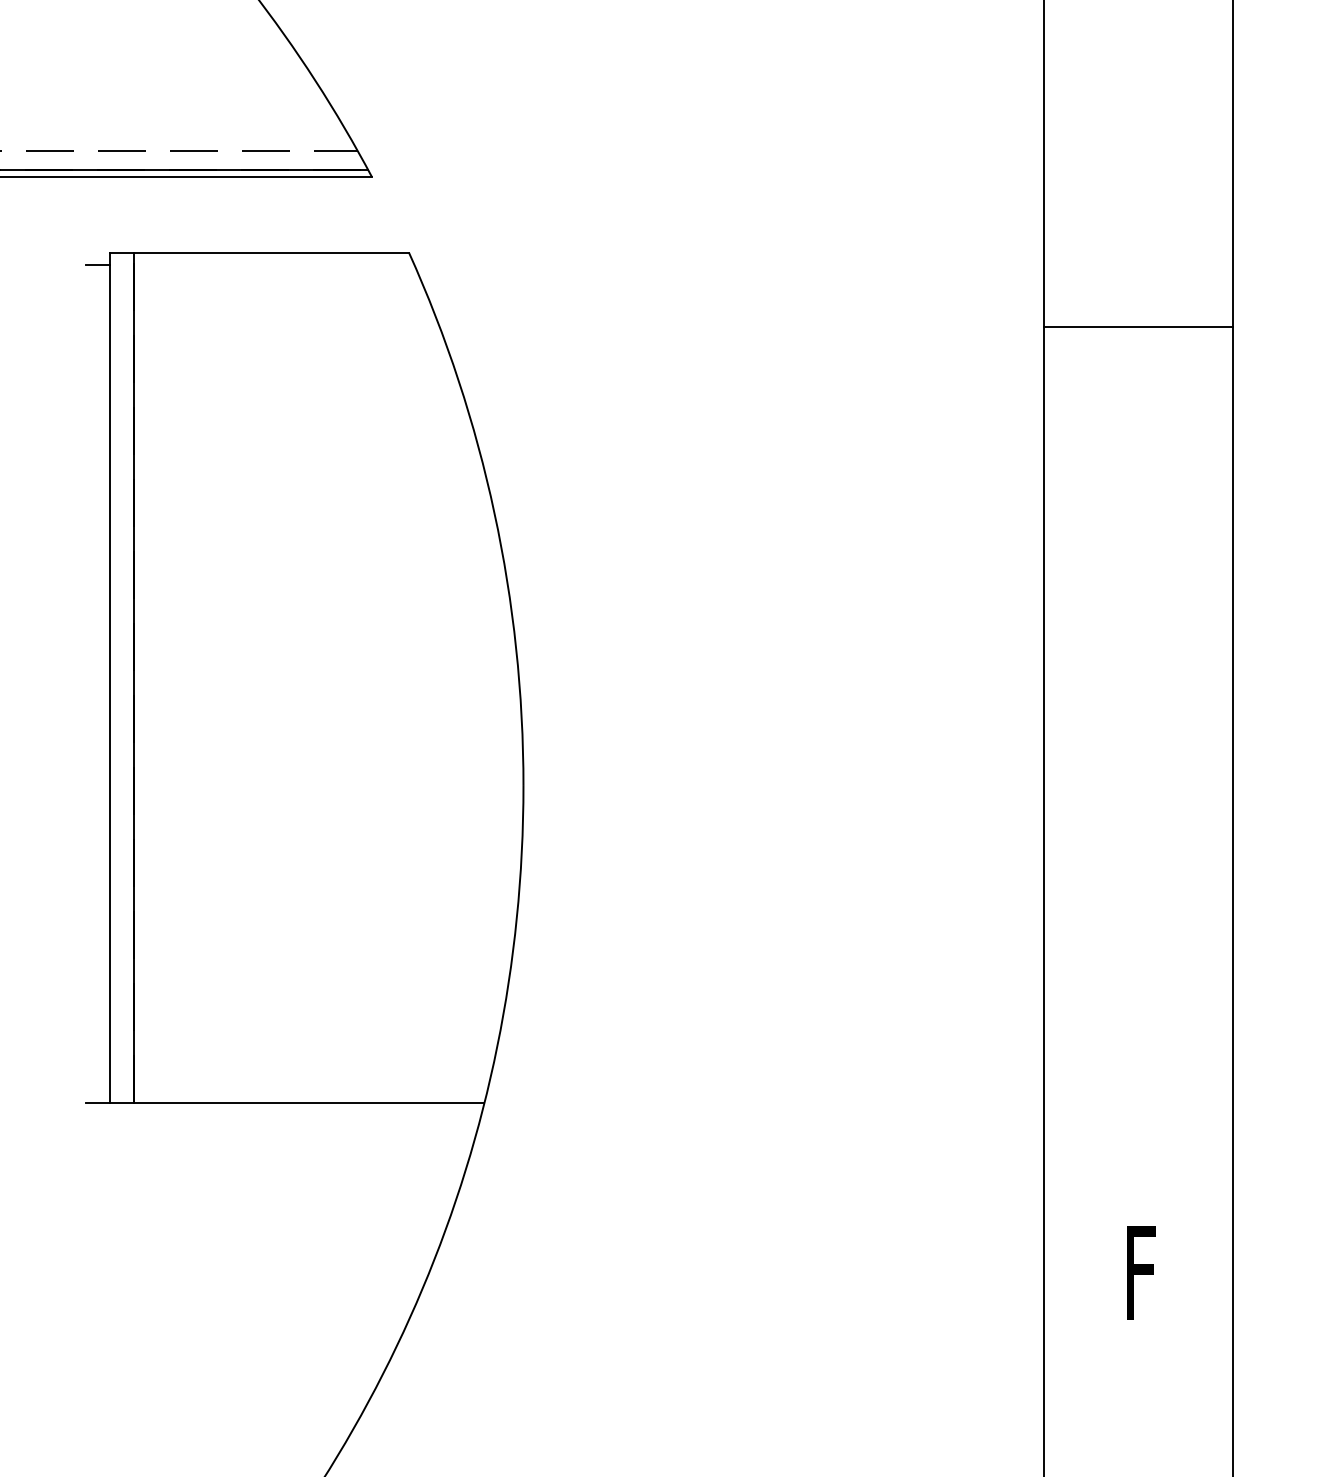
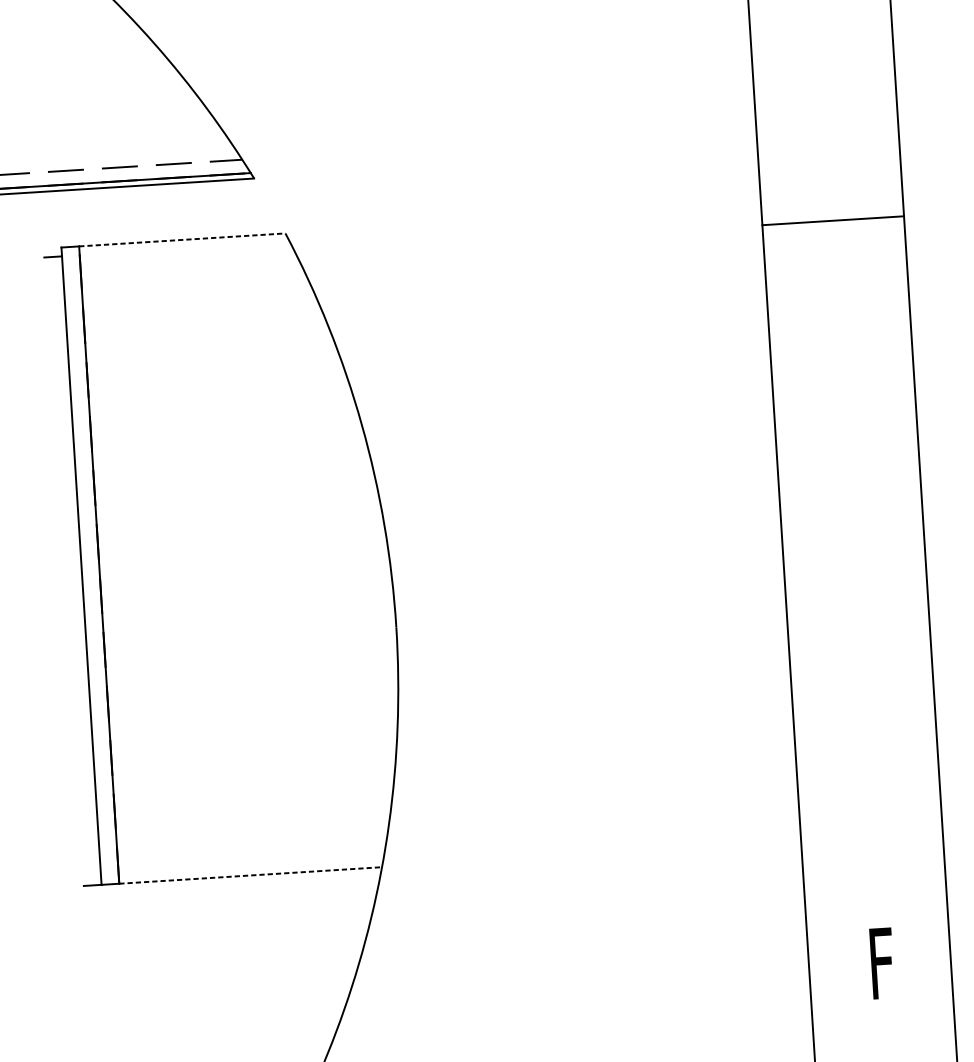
line: (271, 252) -> (182, 239), solid -> dashed
line: (1137, 326) -> (832, 220), moved
line: (309, 1103) -> (250, 875), solid -> dashed

